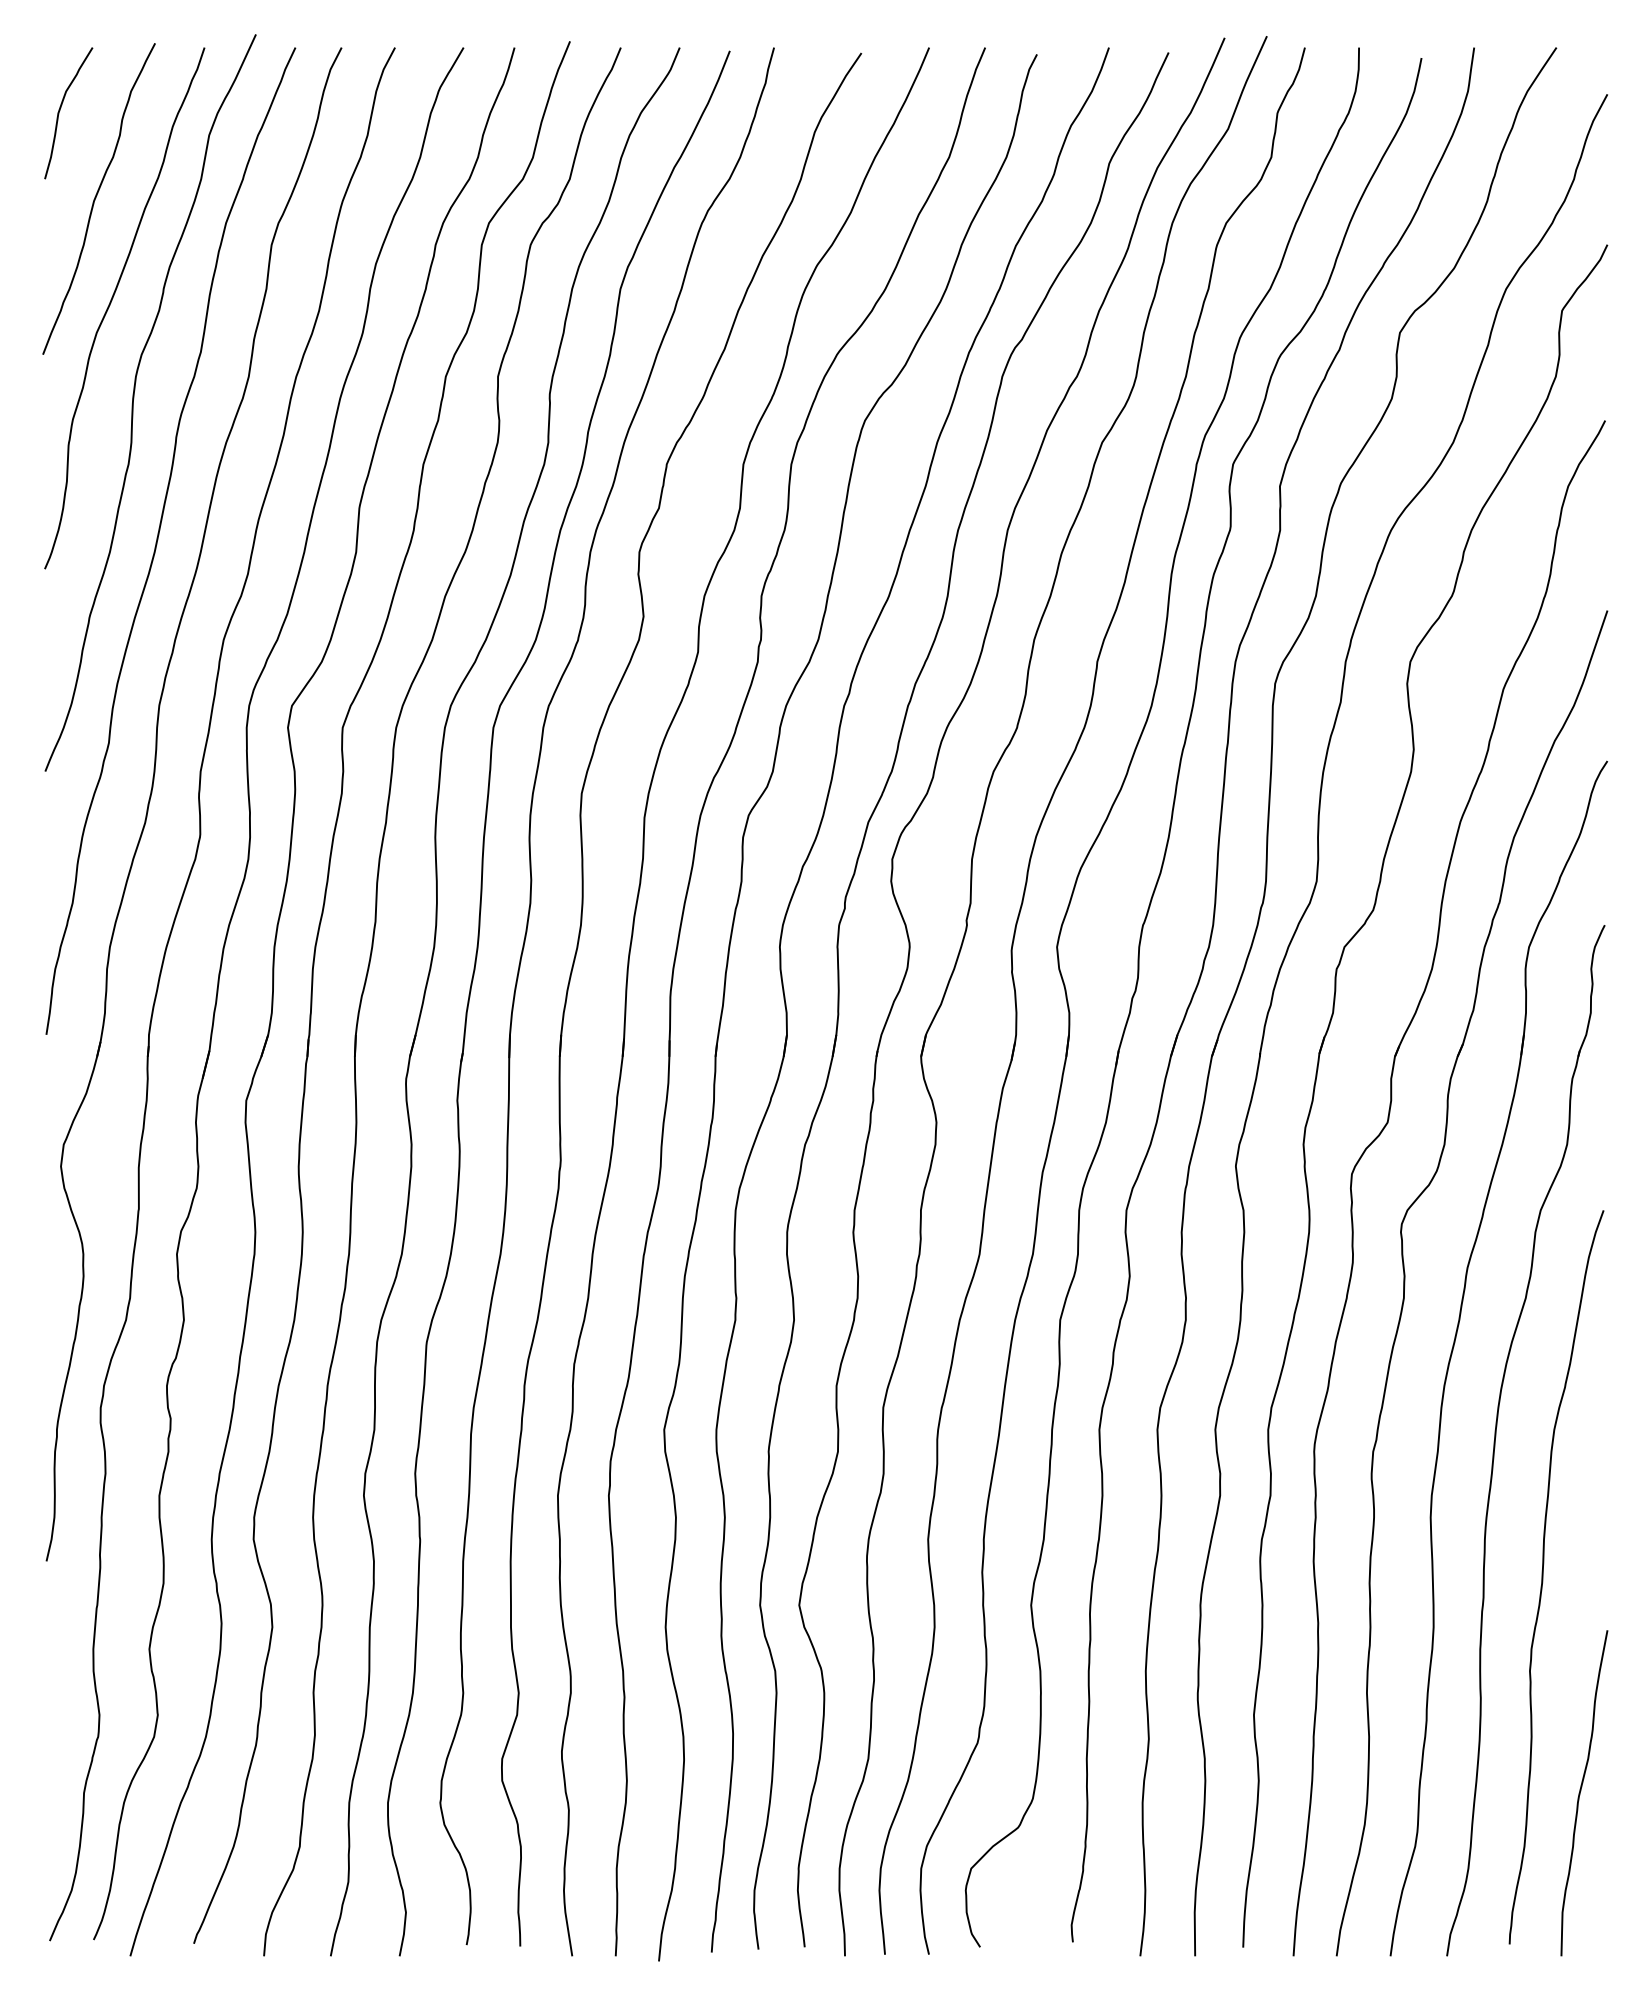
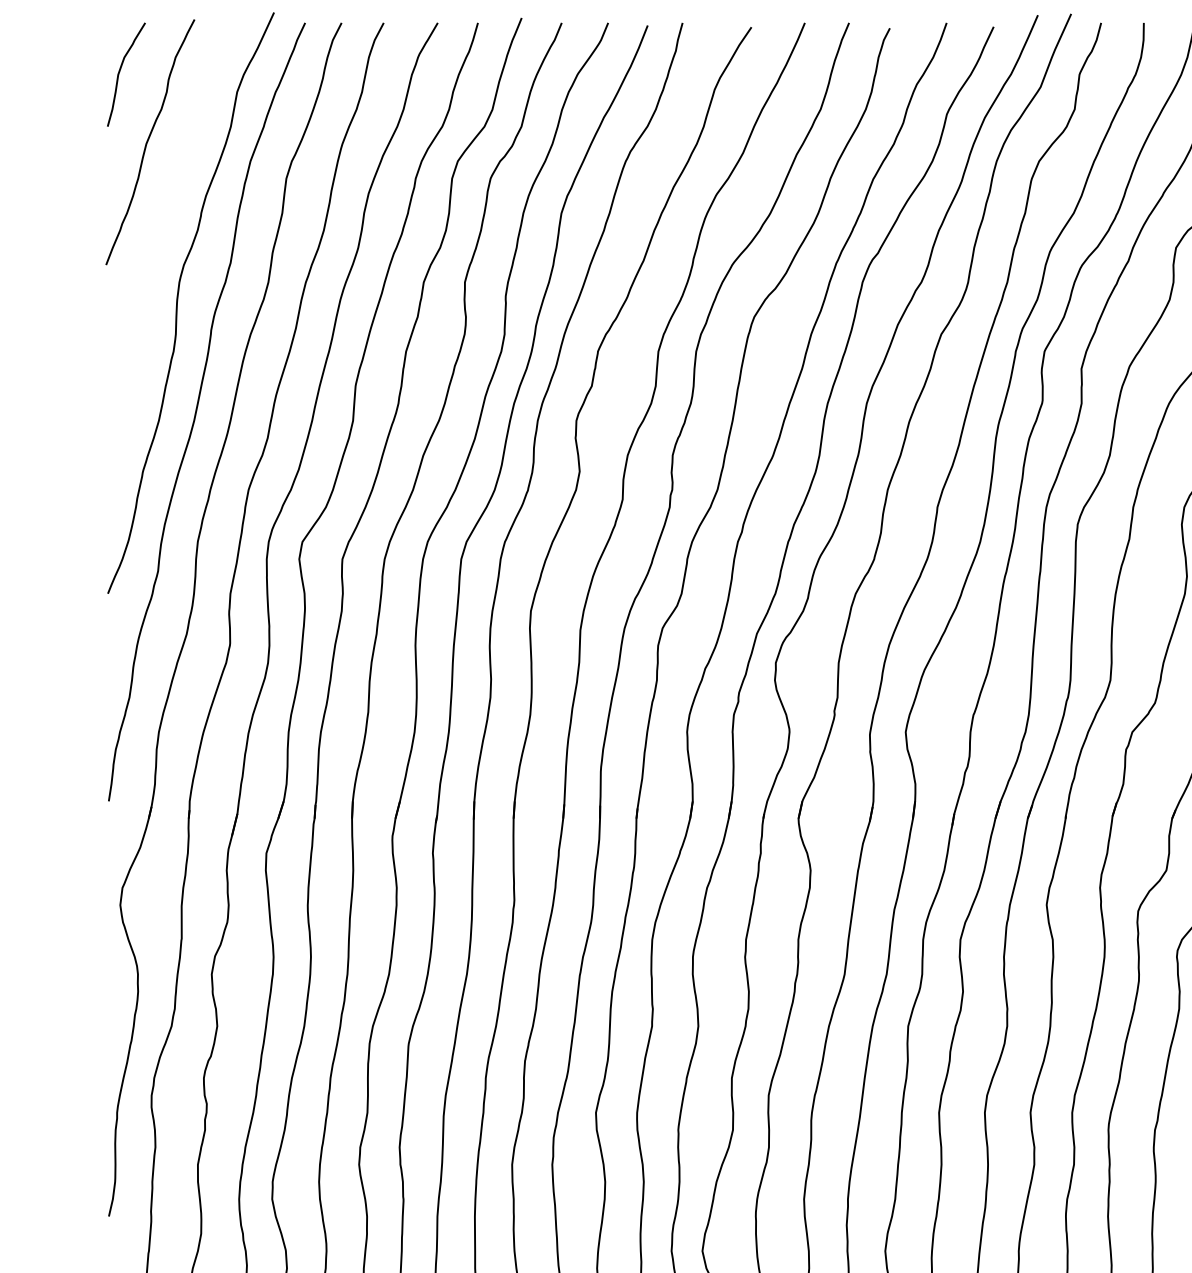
curve: (111, 303) -> (160, 224), removed

